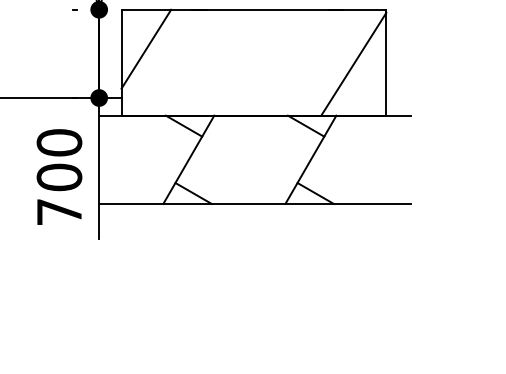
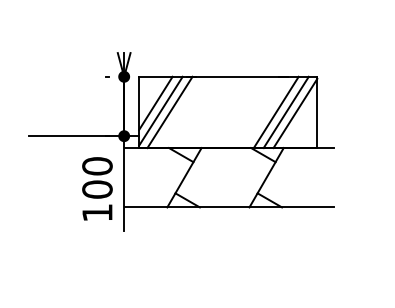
line: (153, 59) -> (160, 110), added
line: (166, 62) -> (169, 112), added
line: (324, 62) -> (275, 112), added
line: (339, 62) -> (285, 112), added
text: (59, 211) -> (97, 212), 700 -> 100

